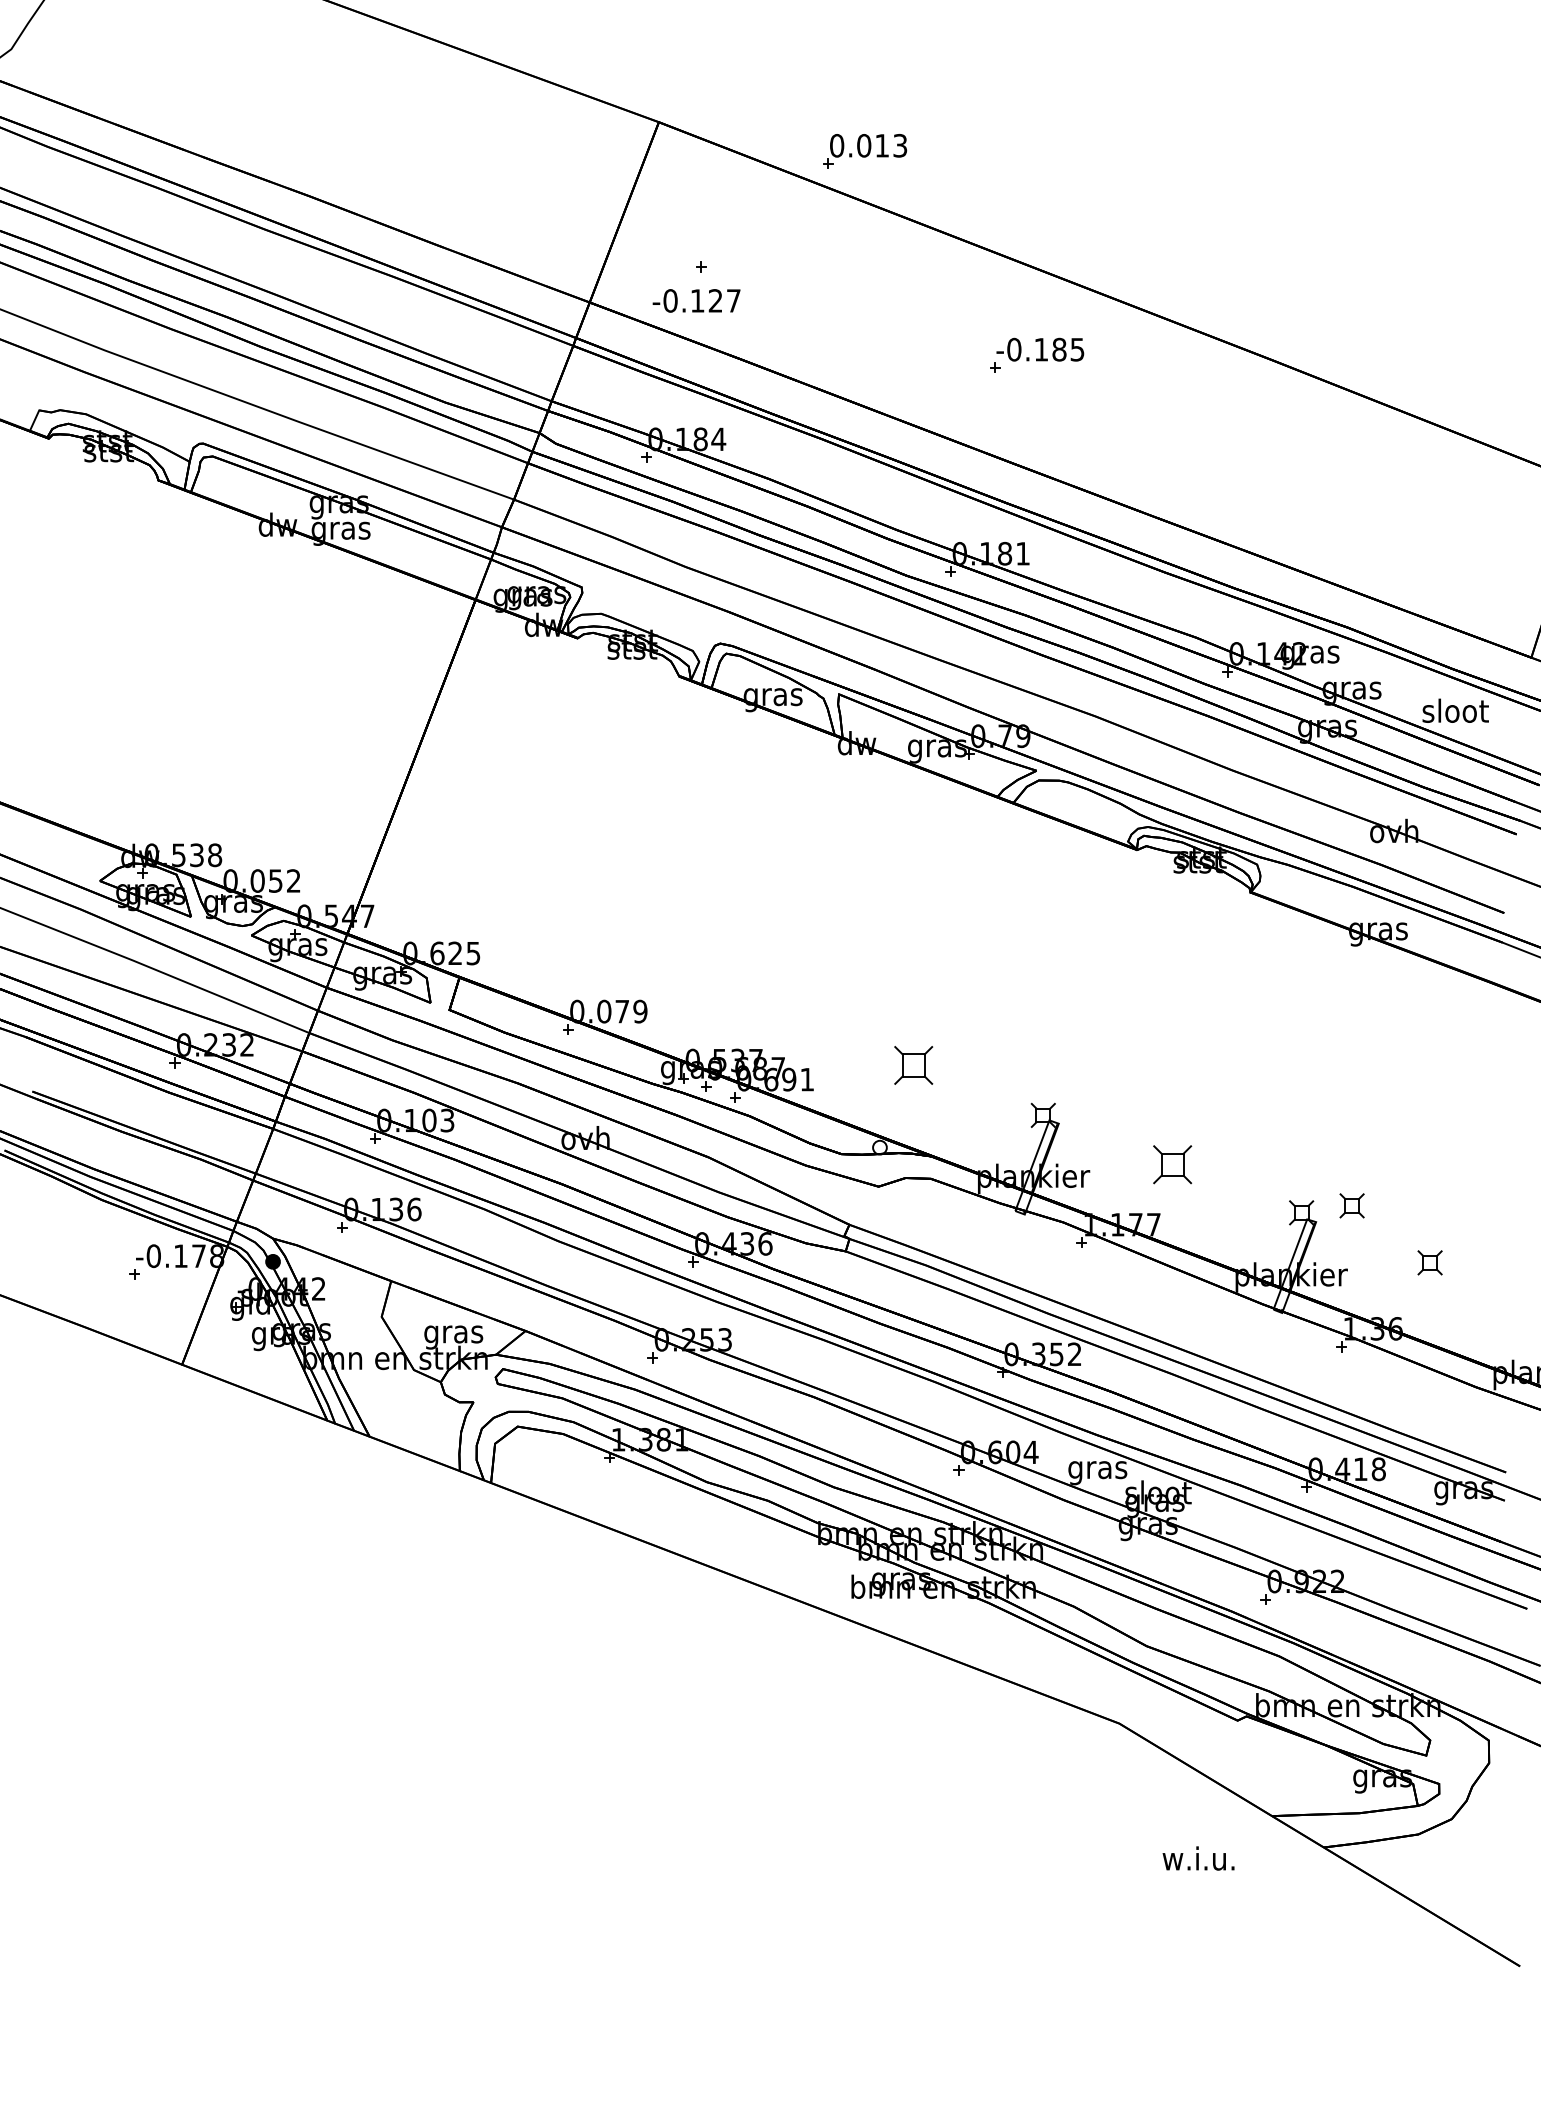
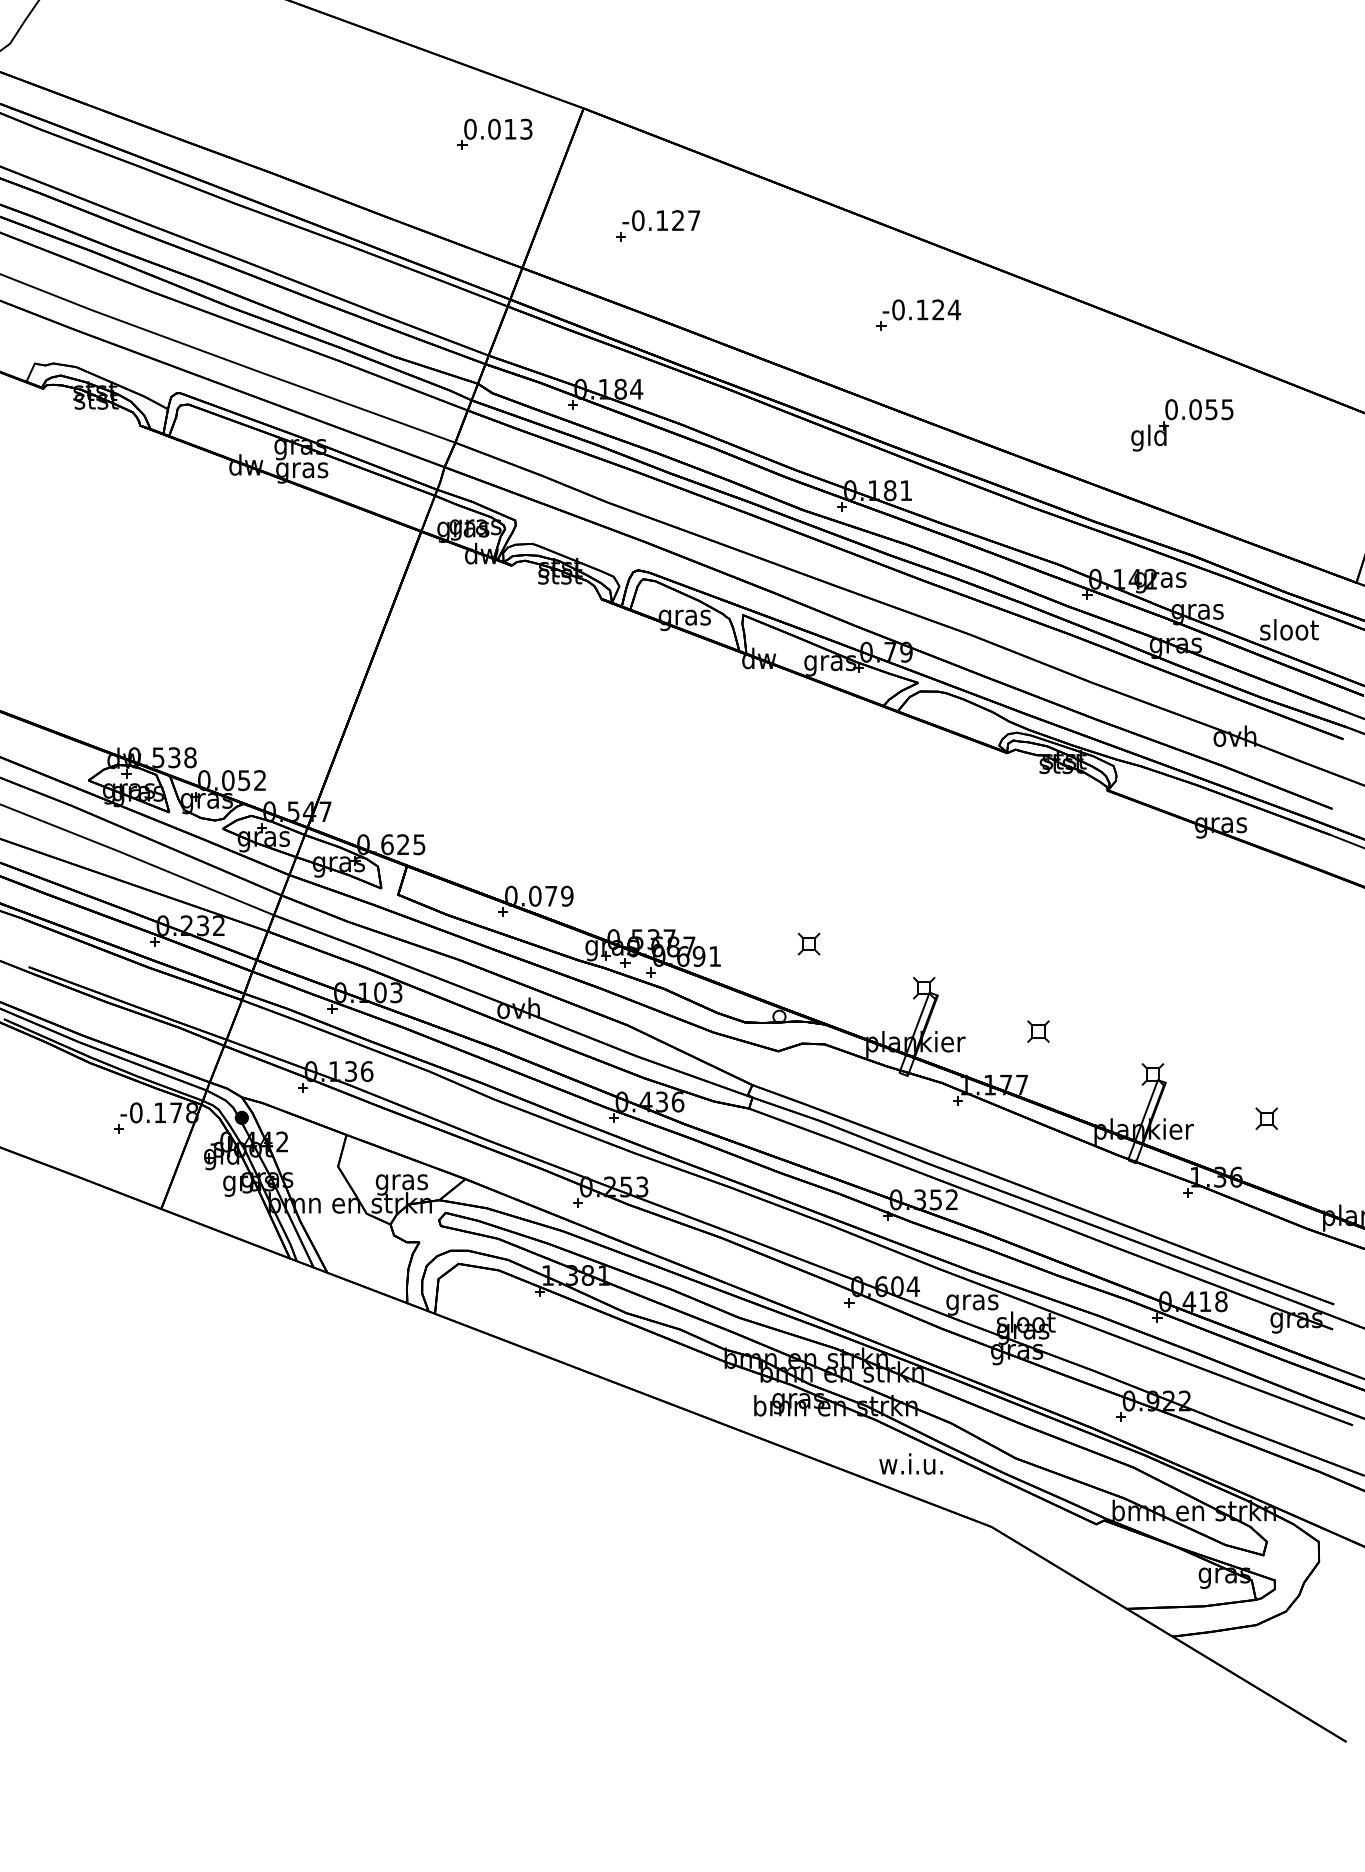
part: (865, 151) -> (495, 134), moved
text: (696, 300) -> (661, 220), moved
text: (1068, 349) -> (946, 309), -0.185 -> -0.124
part: (1334, 479) -> (1182, 424), added
part: (912, 1065) -> (808, 943), size x0.62
part: (1171, 1163) -> (1037, 1030), size x0.62
part: (1351, 1205) -> (1197, 1067), removed
text: (1198, 1858) -> (911, 1463), moved

